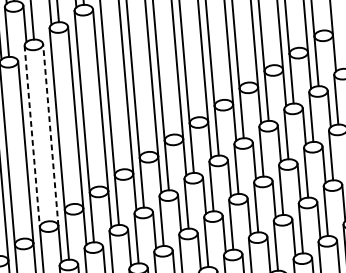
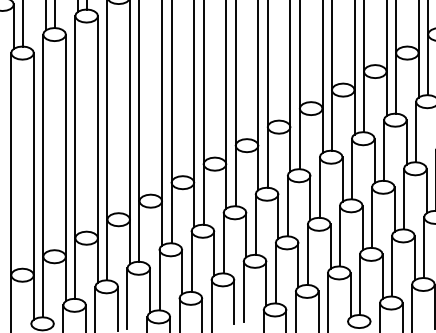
line: (51, 134) -> (98, 126), dashed -> solid
line: (32, 136) -> (75, 127), dashed -> solid

